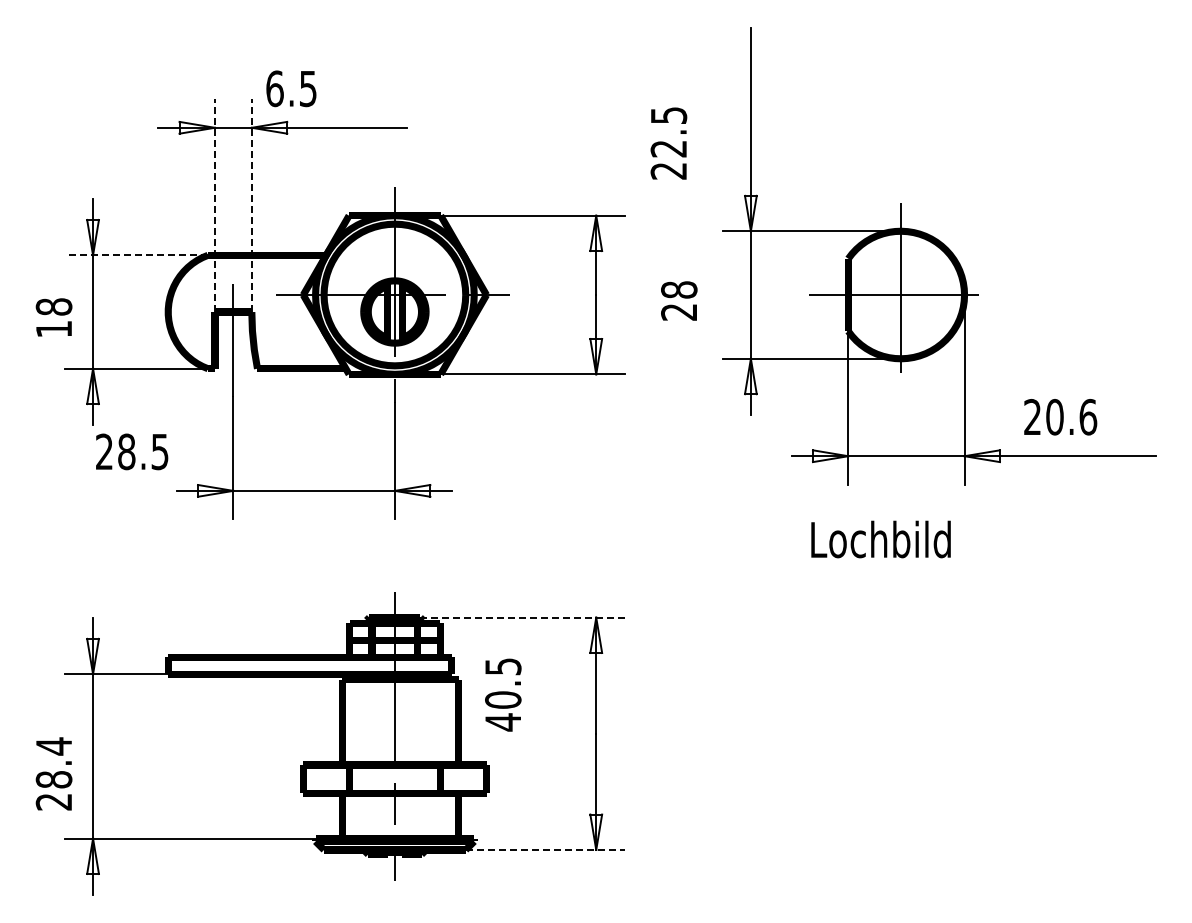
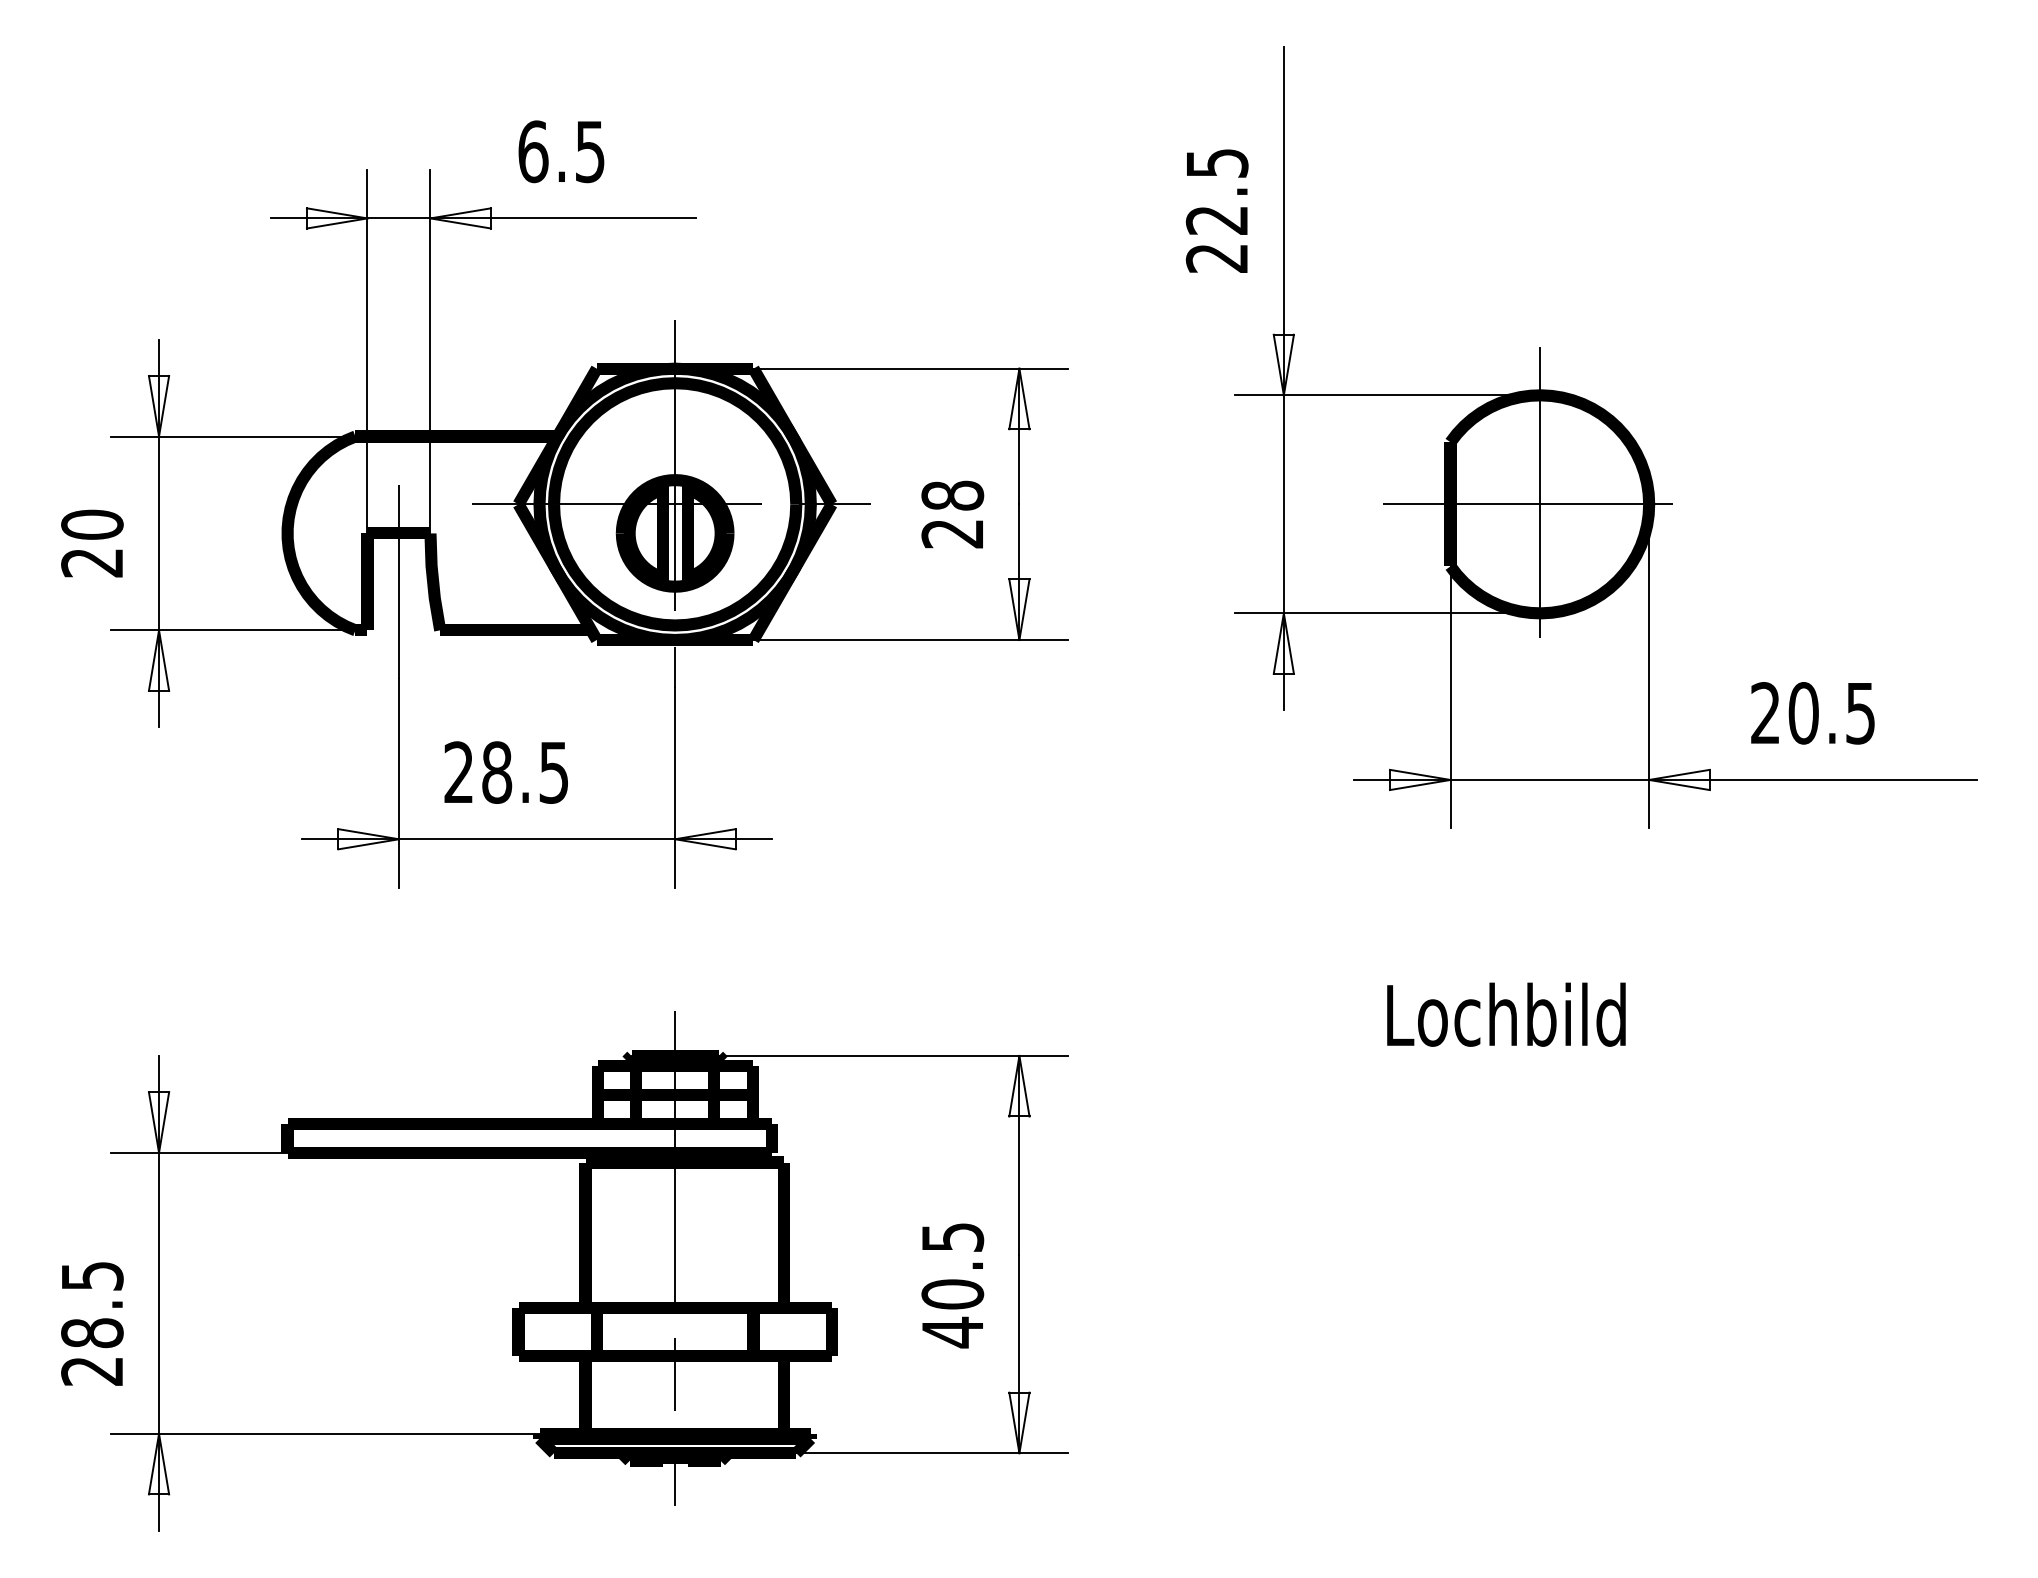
text: (291, 88) -> (561, 151), moved
text: (668, 143) -> (1216, 211), moved
line: (214, 205) -> (366, 351), dashed -> solid
line: (251, 205) -> (429, 351), dashed -> solid
line: (136, 255) -> (233, 436), dashed -> solid
text: (679, 300) -> (953, 513), moved
text: (53, 317) -> (91, 542), 18 -> 20
text: (1088, 417) -> (1861, 713), 20.6 -> 20.5
text: (132, 451) -> (506, 771), moved
text: (880, 539) -> (1505, 1014), moved
line: (523, 617) -> (895, 1055), dashed -> solid
text: (503, 694) -> (953, 1284), moved
text: (54, 746) -> (93, 1276), 28.4 -> 28.5
line: (545, 849) -> (932, 1452), dashed -> solid

